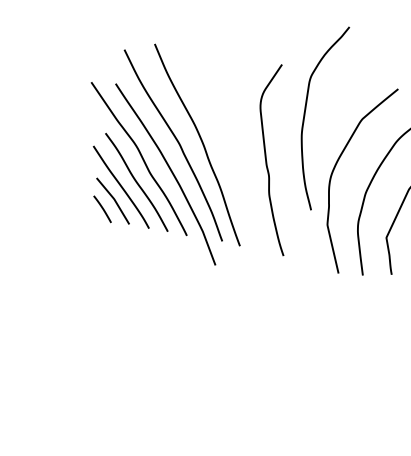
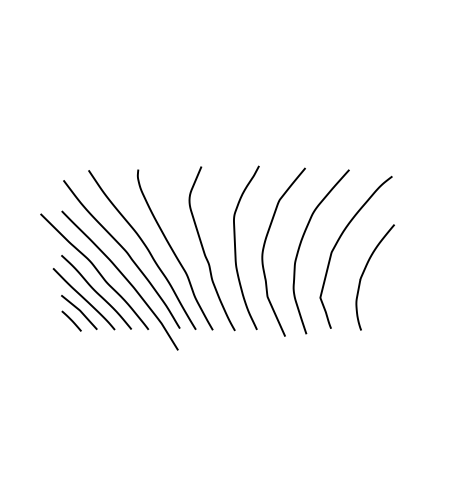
curve: (305, 115) -> (236, 249), moved
curve: (232, 151) -> (173, 249), added

